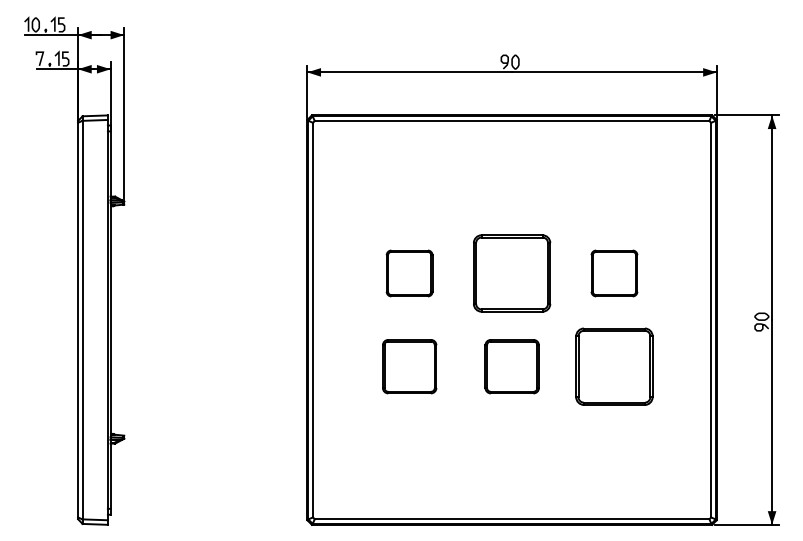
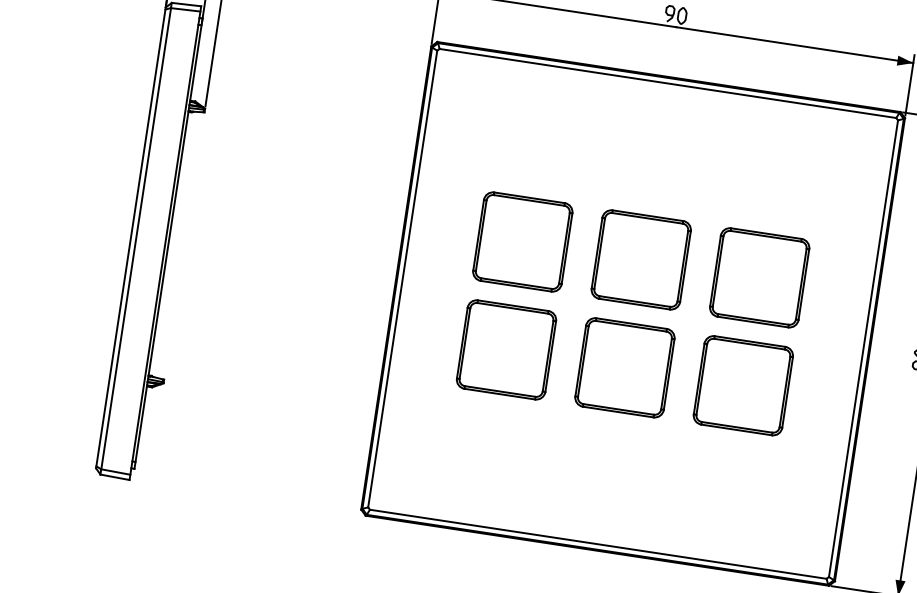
part: (409, 273) -> (522, 241), size x1.67
part: (614, 273) -> (759, 277), size x1.67
part: (409, 366) -> (506, 349), size x1.43
part: (512, 366) -> (625, 367), size x1.43

